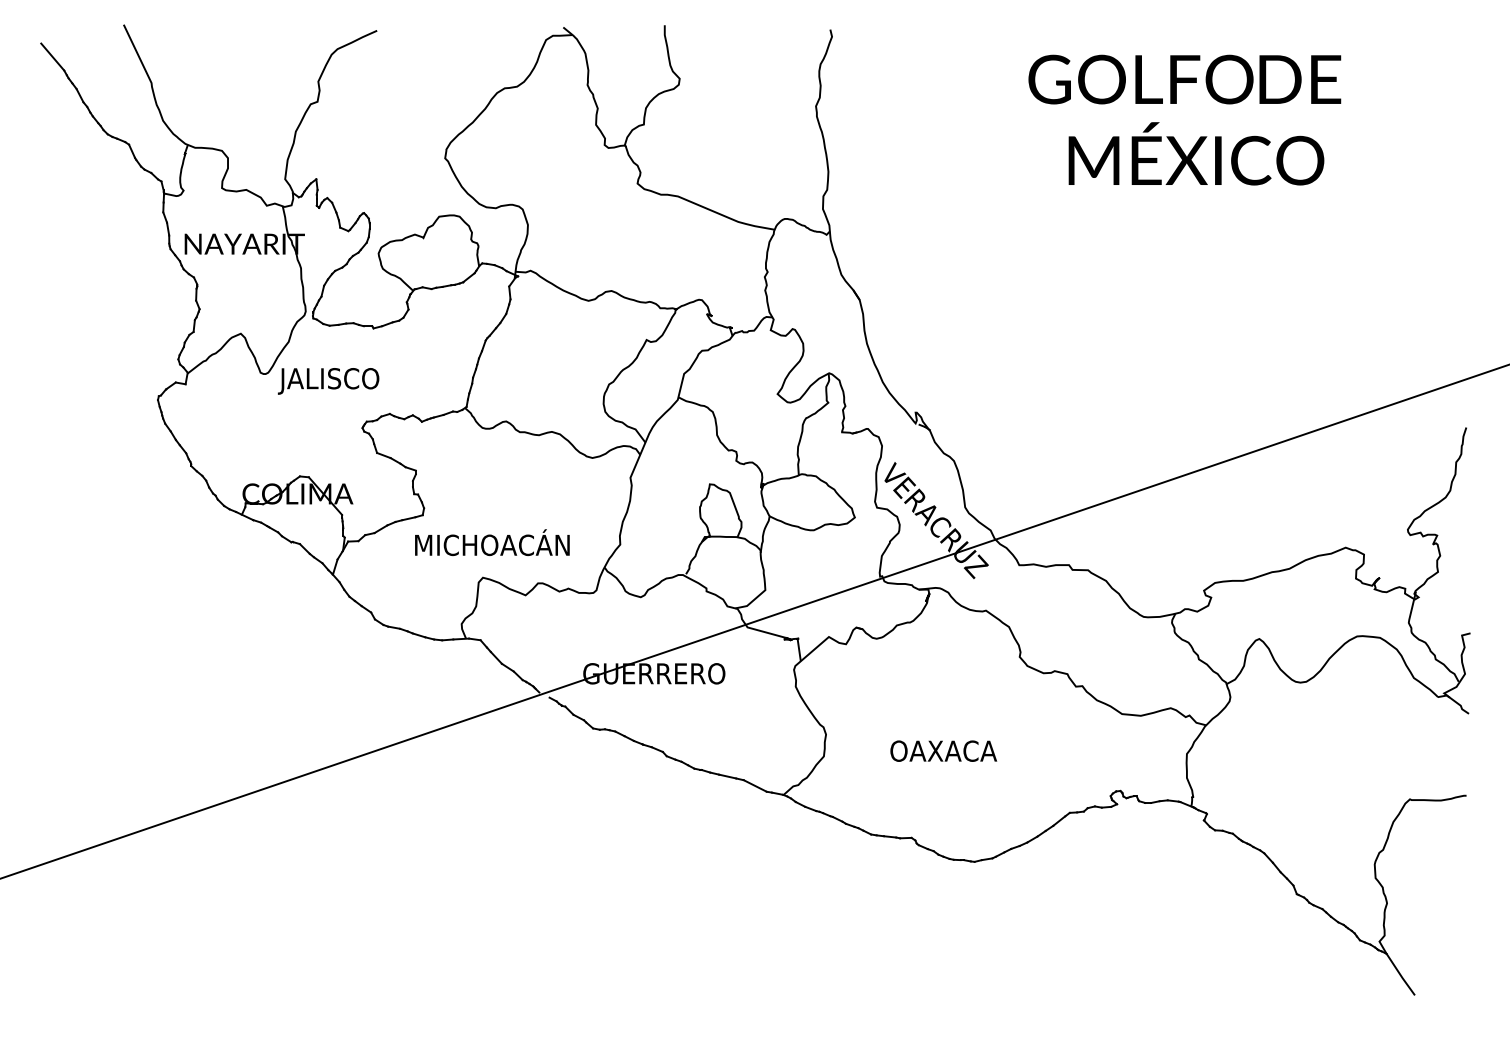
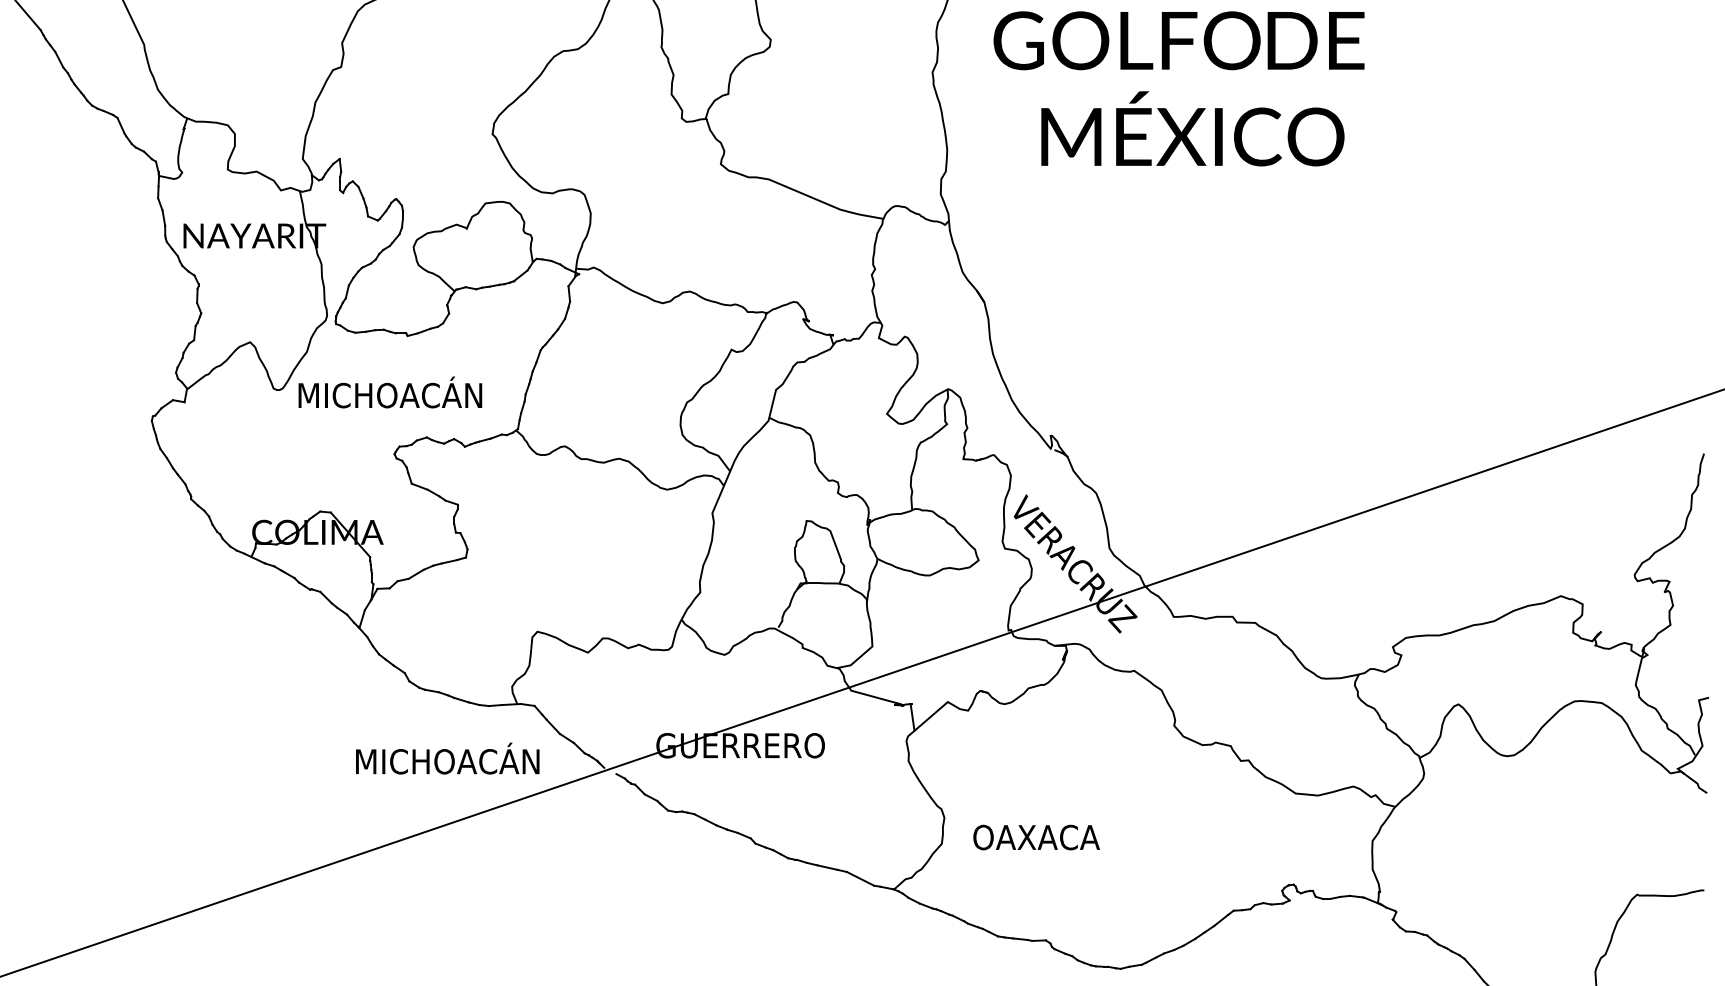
text: (1184, 119) -> (1178, 88), moved
text: (356, 378) -> (387, 395), JALISCO -> MICHOACÁN
text: (492, 542) -> (447, 758), moved
text: (943, 750) -> (1036, 836), moved

